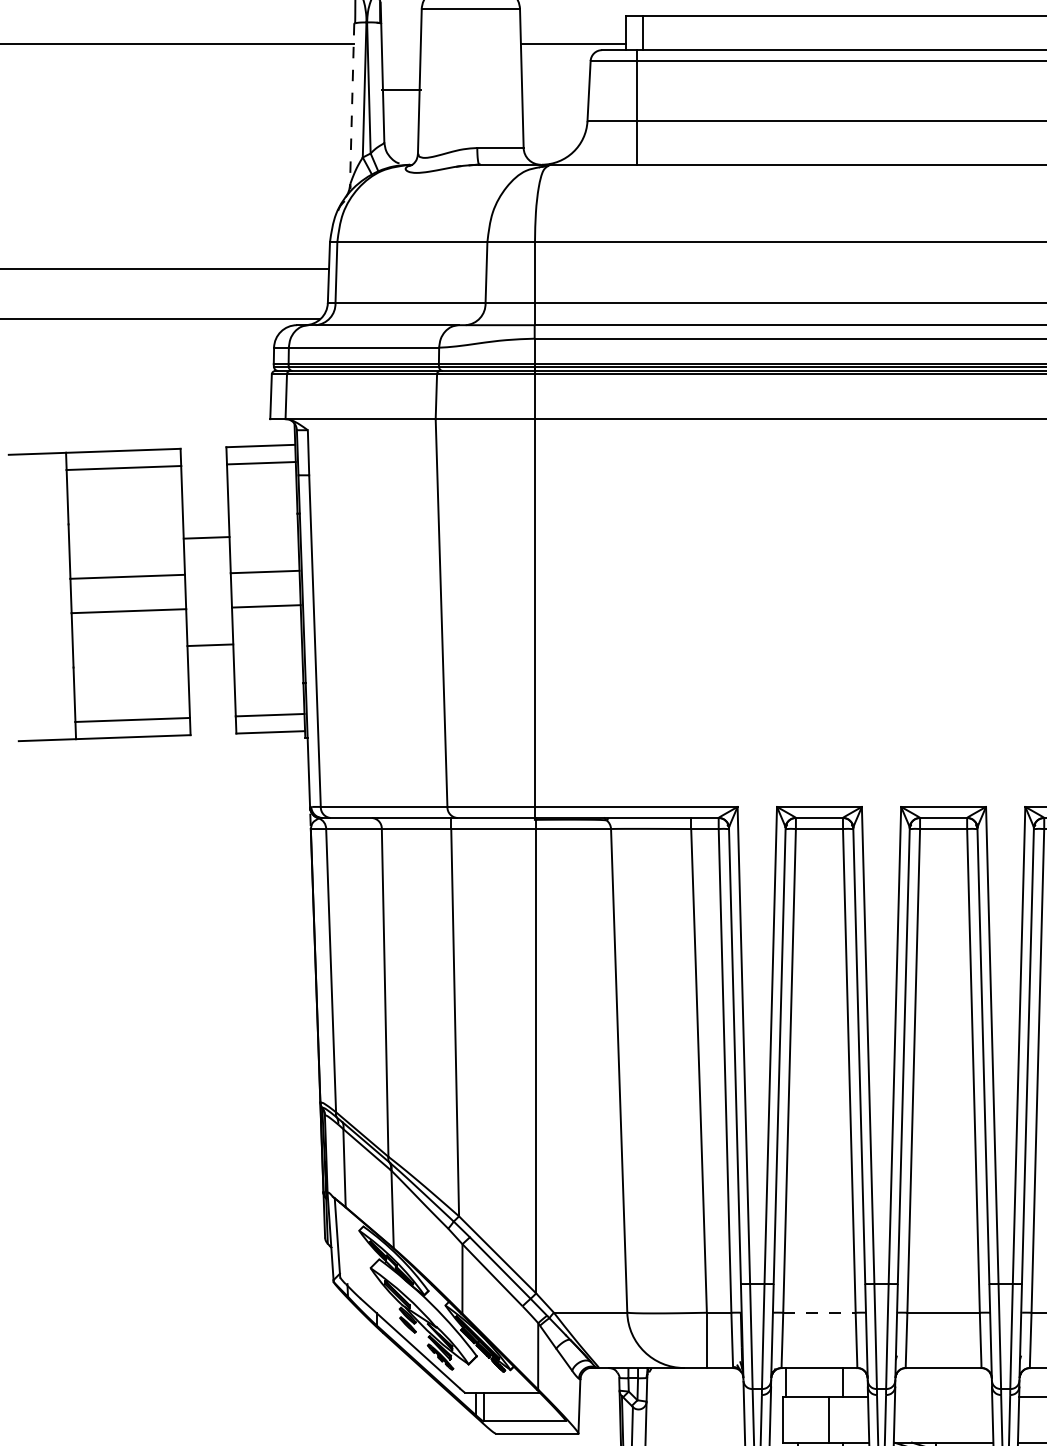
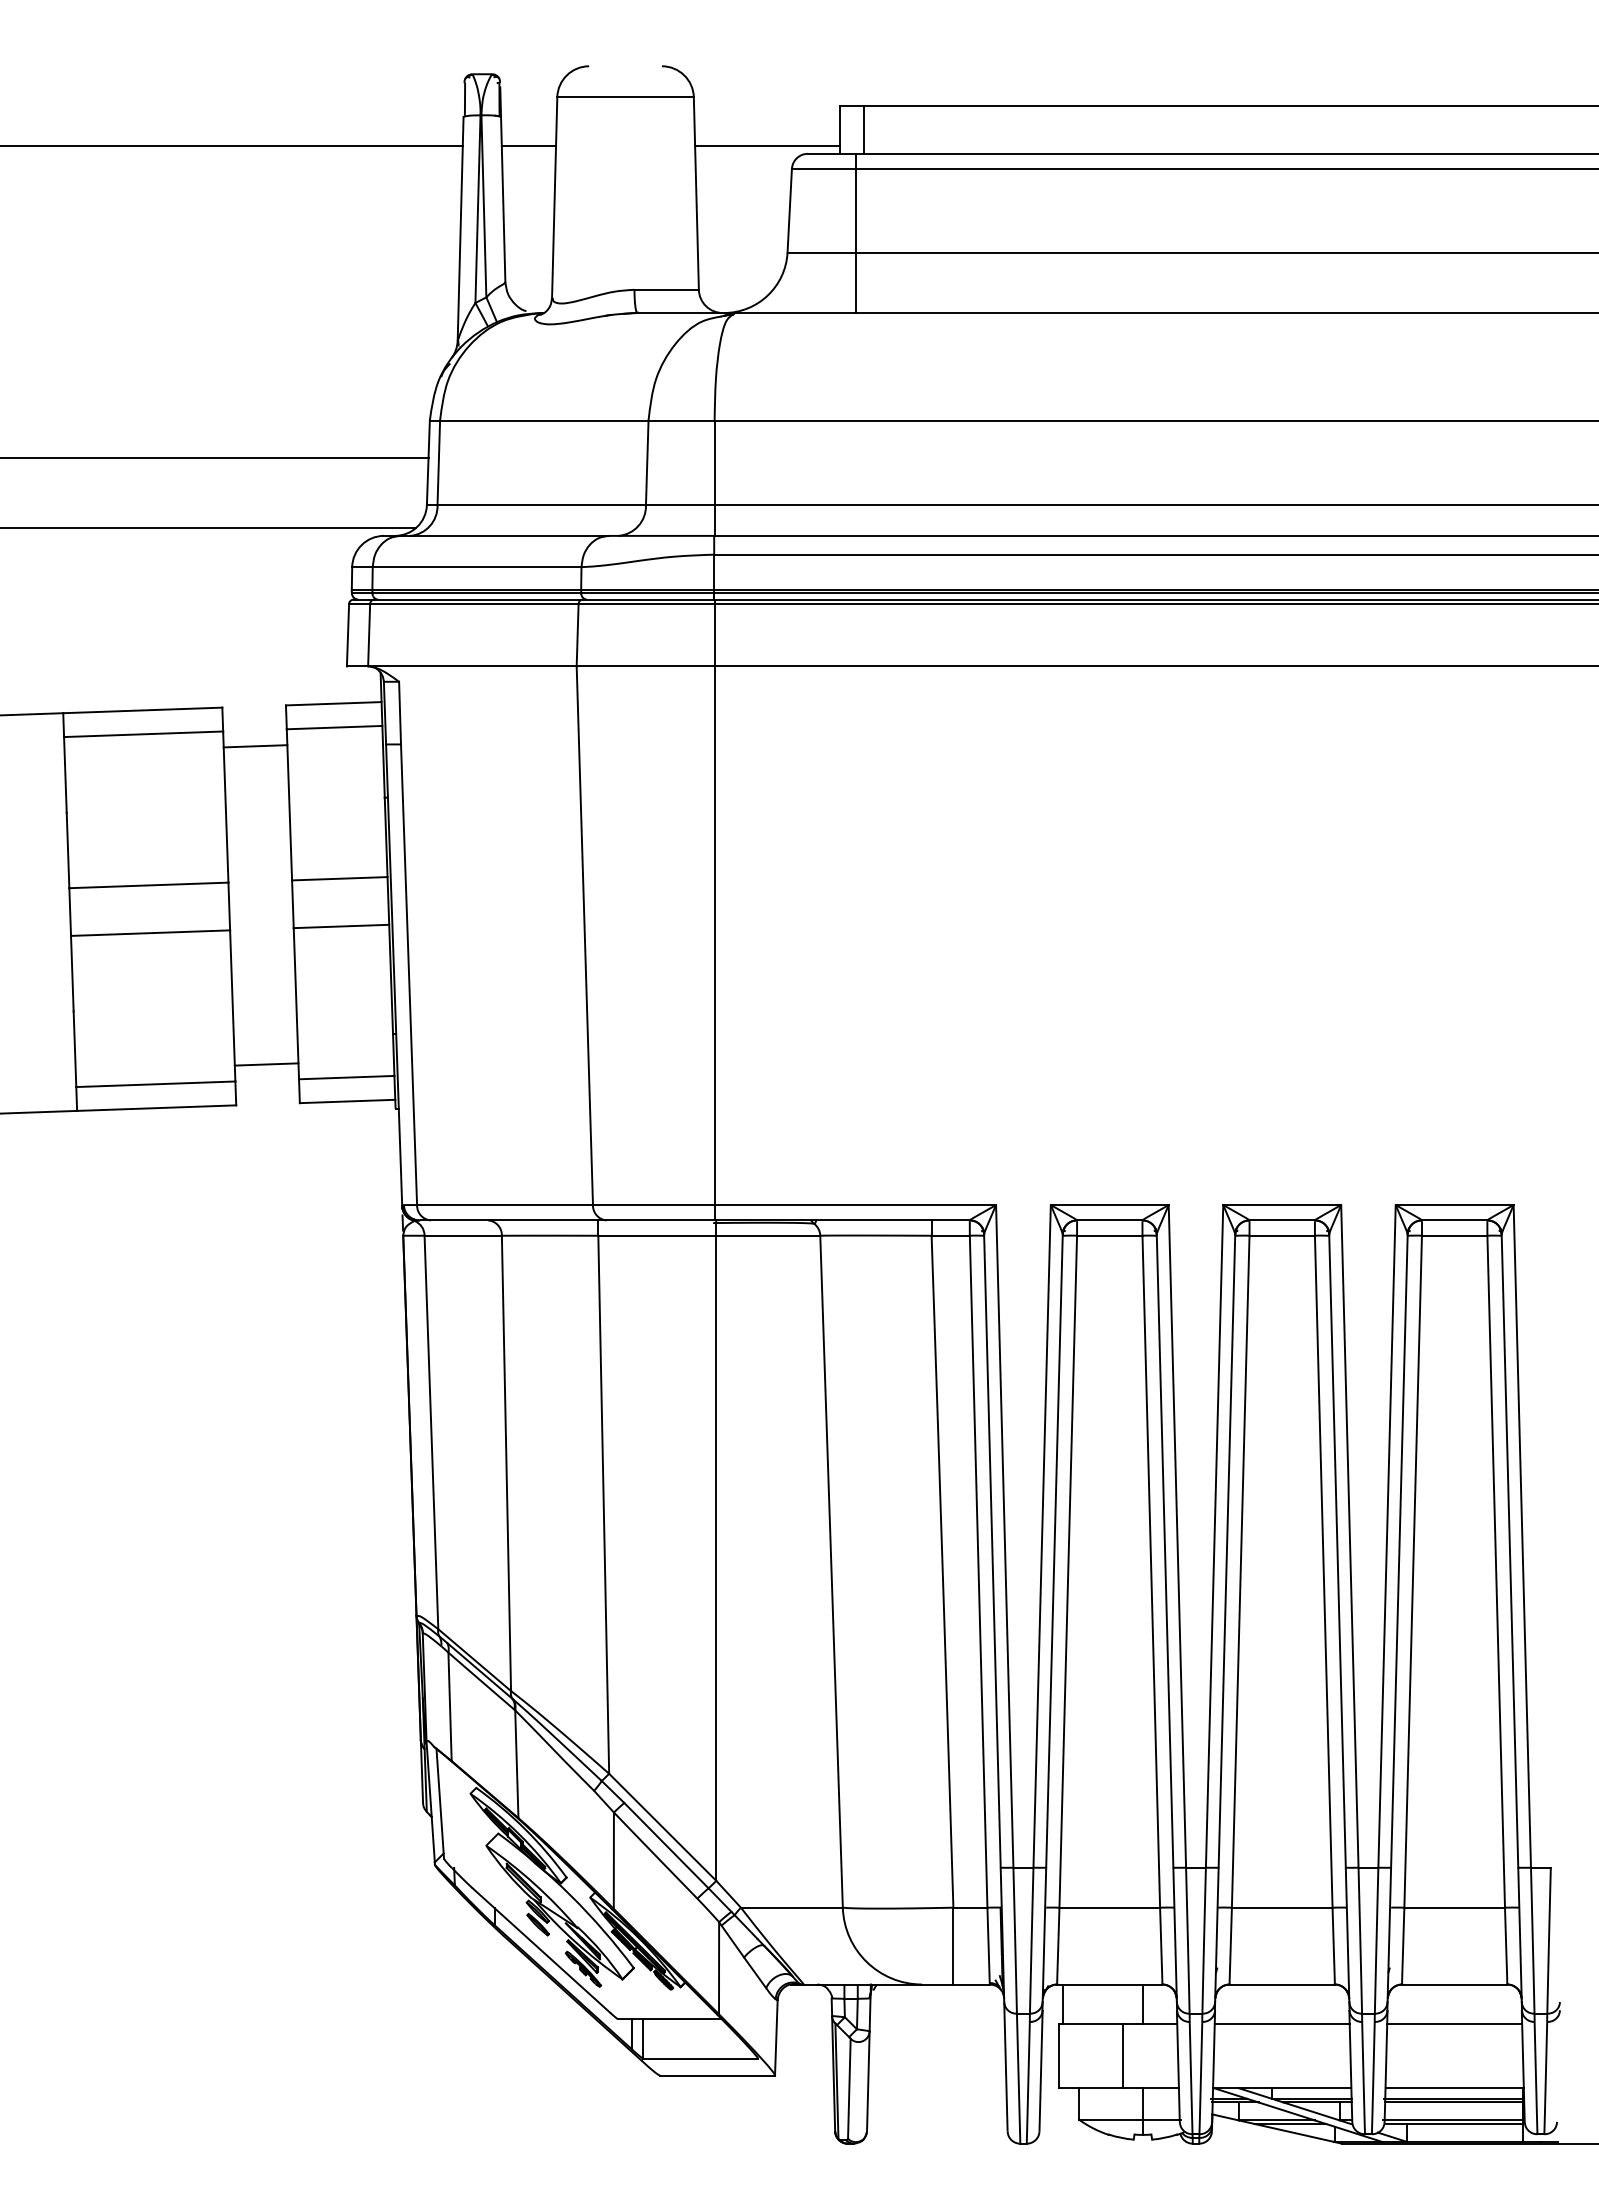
line: (401, 89) -> (528, 145), moved
line: (352, 104) -> (460, 229), dashed -> solid
line: (206, 538) -> (255, 746), moved
line: (210, 645) -> (266, 1064), moved
line: (819, 1312) -> (1110, 1907), dashed -> solid
line: (943, 1396) -> (1281, 2024), added

